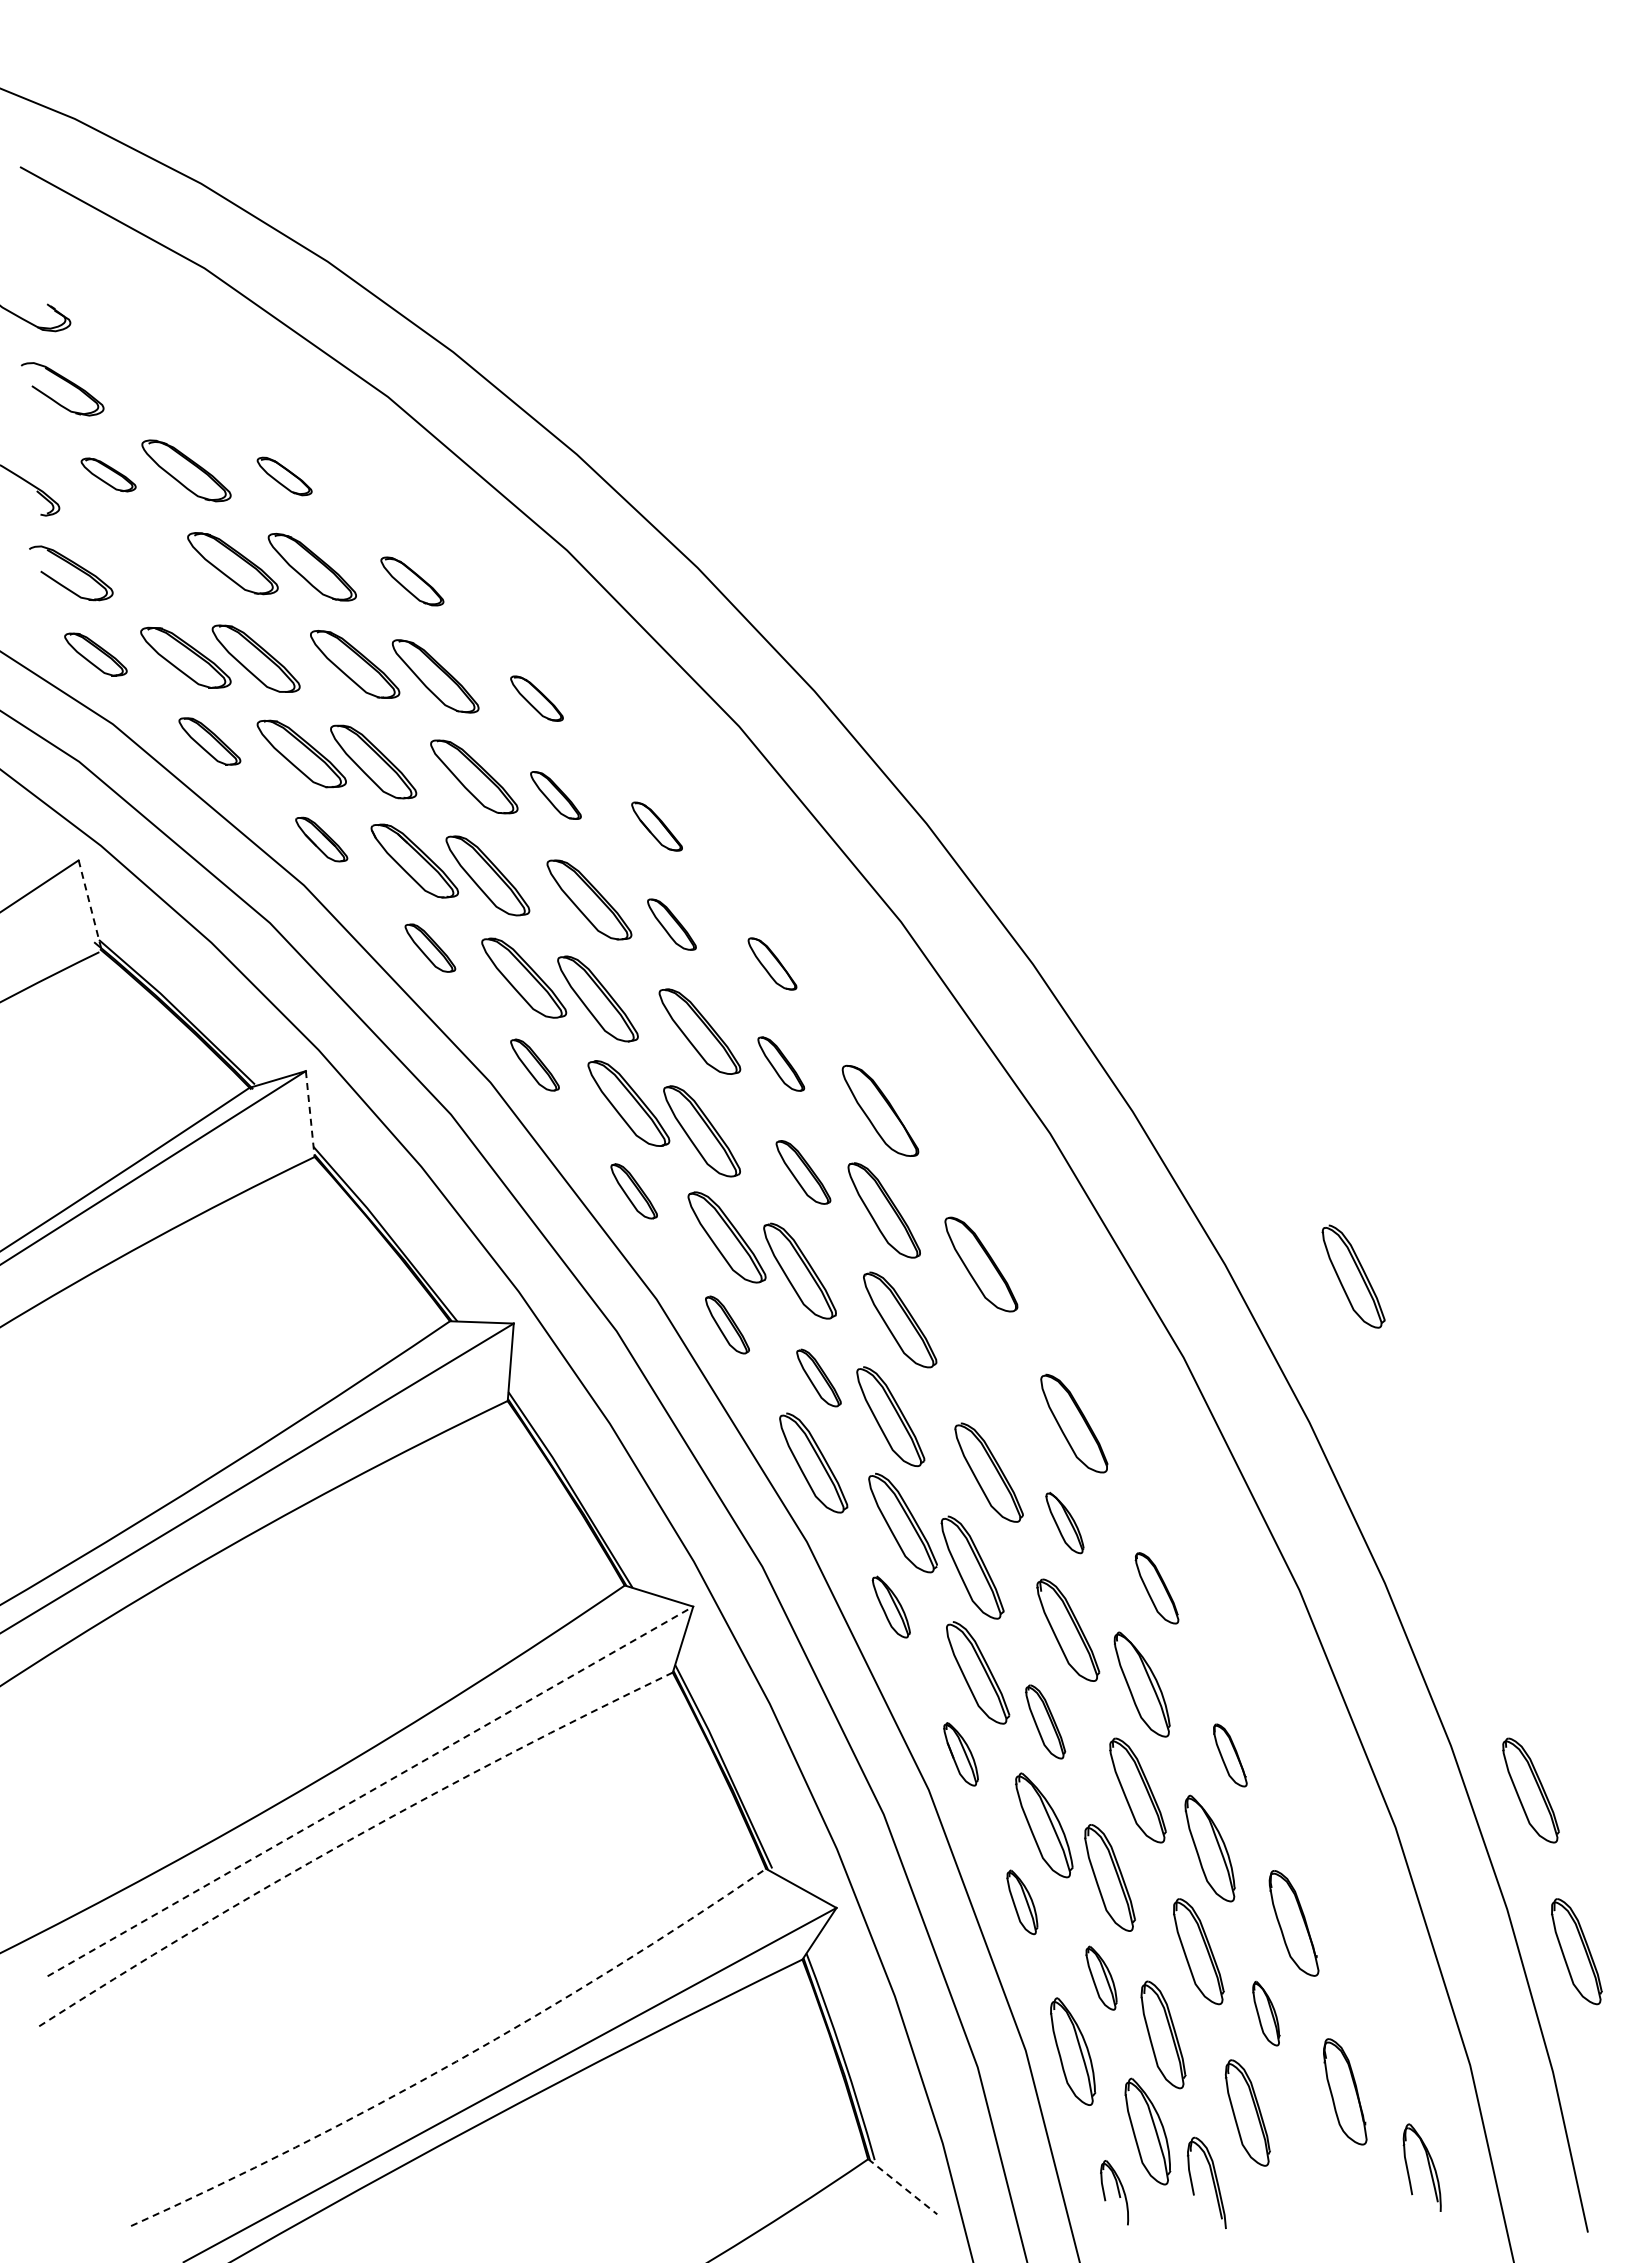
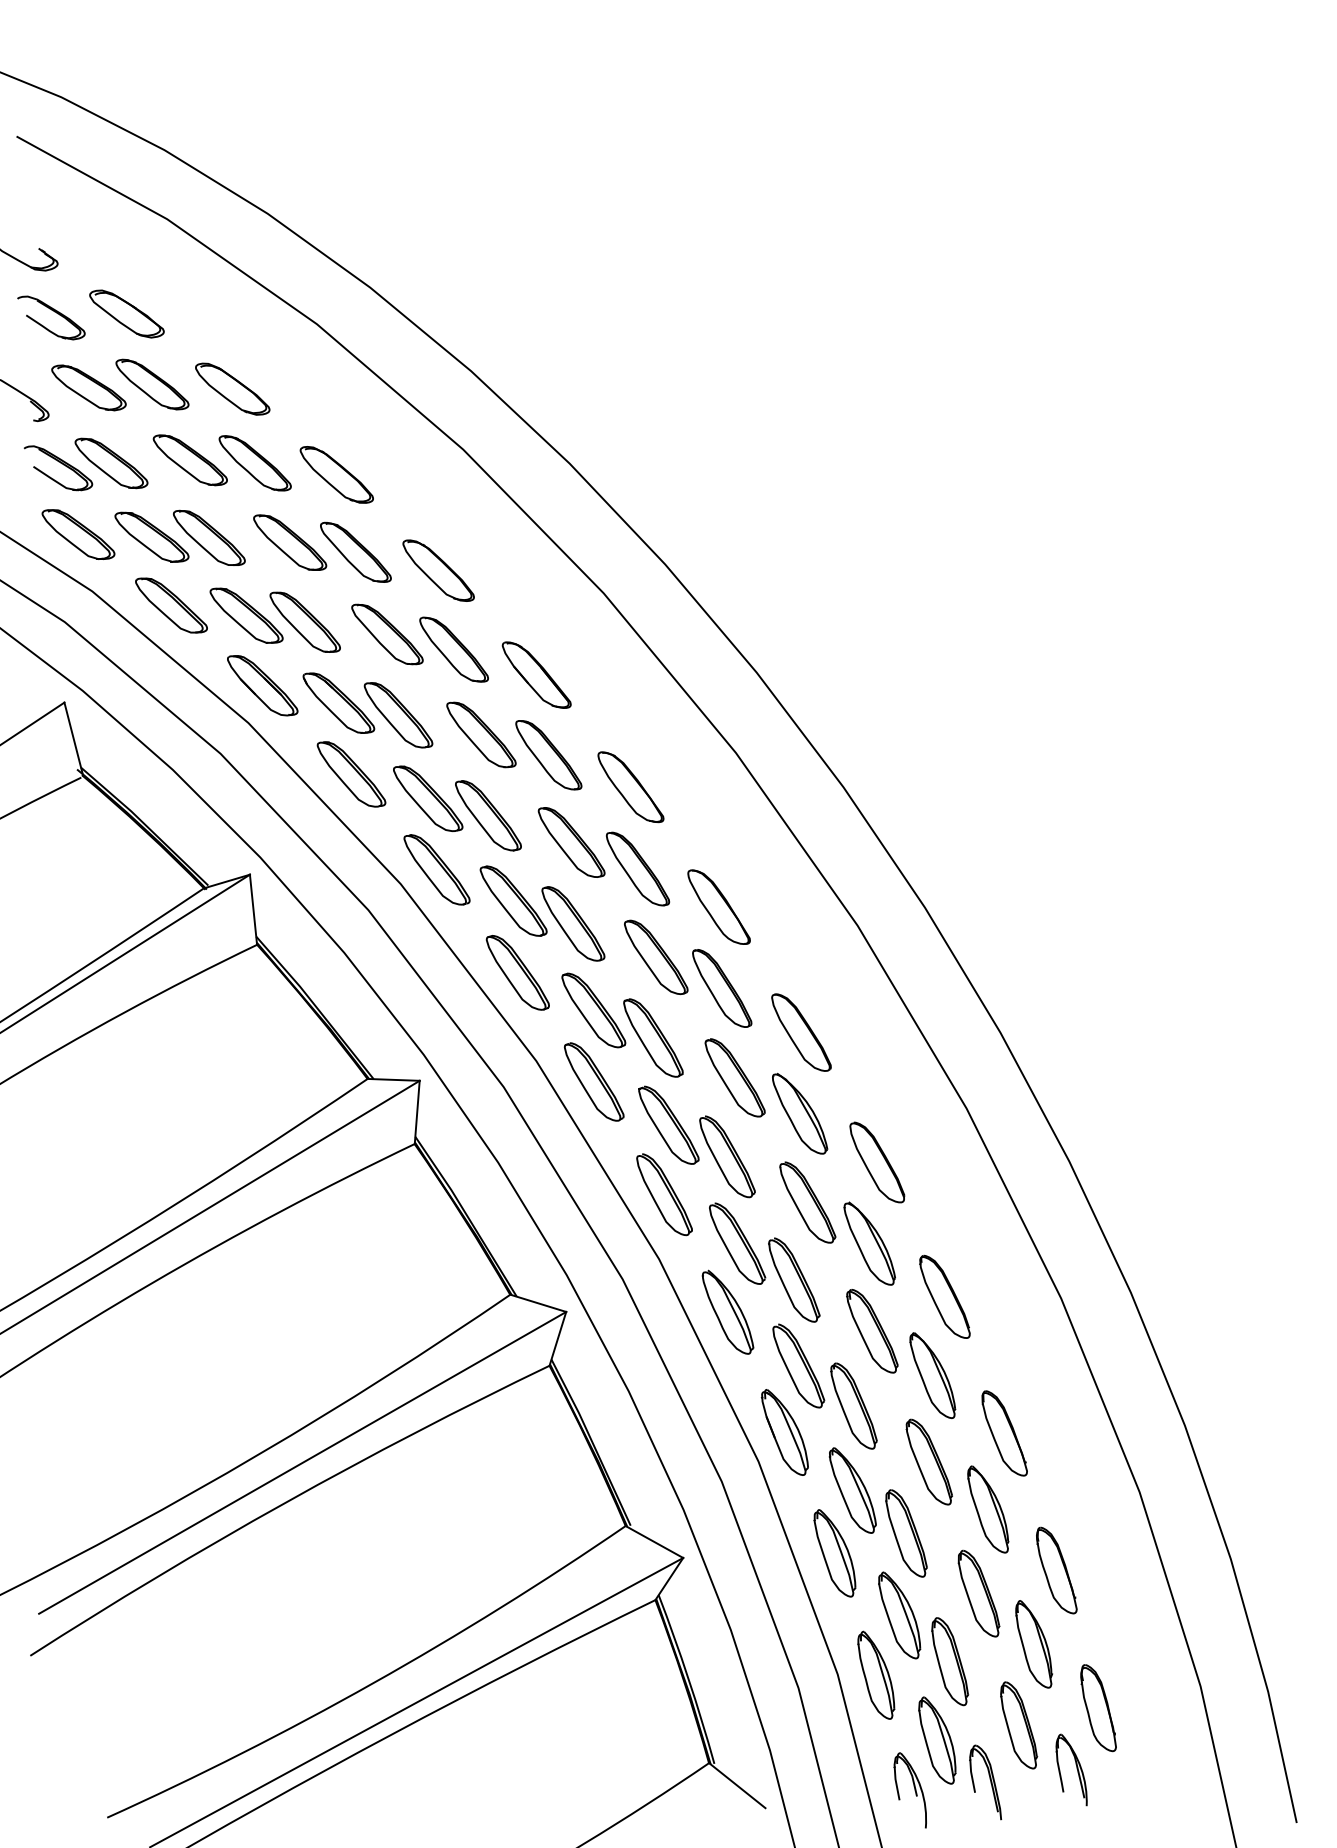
part: (155, 384) -> (127, 314), added
part: (108, 474) -> (88, 387), size x1.67
part: (284, 476) -> (232, 389), size x1.67
part: (136, 567) -> (111, 463), added
part: (412, 581) -> (337, 474), size x1.43
part: (95, 654) -> (78, 534), size x1.43
part: (536, 698) -> (438, 570), size x1.67
part: (209, 741) -> (171, 605), size x1.43
part: (555, 795) -> (453, 649), size x1.67
part: (656, 826) -> (536, 674), size x1.67
part: (321, 839) -> (262, 685), size x1.67
line: (90, 905) -> (74, 739), dashed -> solid
part: (671, 924) -> (548, 754), size x1.67
part: (430, 947) -> (351, 773), size x1.67
part: (772, 963) -> (630, 786), size x1.67
part: (781, 1063) -> (638, 868), size x1.67
part: (534, 1064) -> (436, 869), size x1.67
line: (310, 1113) -> (253, 909), dashed -> solid
part: (803, 1172) -> (656, 957), size x1.43
part: (634, 1191) -> (518, 972), size x1.67
part: (1353, 1276) -> (1105, 1042), removed
part: (727, 1324) -> (594, 1081), size x1.67
part: (979, 1363) -> (799, 1113), added
part: (818, 1377) -> (668, 1124), size x1.67
part: (1064, 1522) -> (869, 1243), size x1.67
part: (1156, 1588) -> (944, 1297), size x1.43
part: (891, 1606) -> (728, 1311), size x1.67
part: (1045, 1721) -> (853, 1405), size x1.43
part: (960, 1754) -> (784, 1432), size x1.67
part: (1230, 1755) -> (1004, 1433), size x1.67
part: (1530, 1790) -> (1249, 1462), removed
line: (370, 1791) -> (302, 1462), dashed -> solid
arc: (349, 1840) -> (285, 1502), dashed -> solid
part: (1022, 1902) -> (835, 1553), size x1.67
part: (1576, 1951) -> (1287, 1593), removed
part: (1101, 1977) -> (899, 1614), size x1.67
part: (1266, 2013) -> (1034, 1644), size x1.67
arc: (456, 2061) -> (372, 1683), dashed -> solid
part: (1428, 2166) -> (1076, 1769), moved
line: (903, 2187) -> (737, 1786), dashed -> solid
part: (1114, 2192) -> (910, 1790), size x1.43

